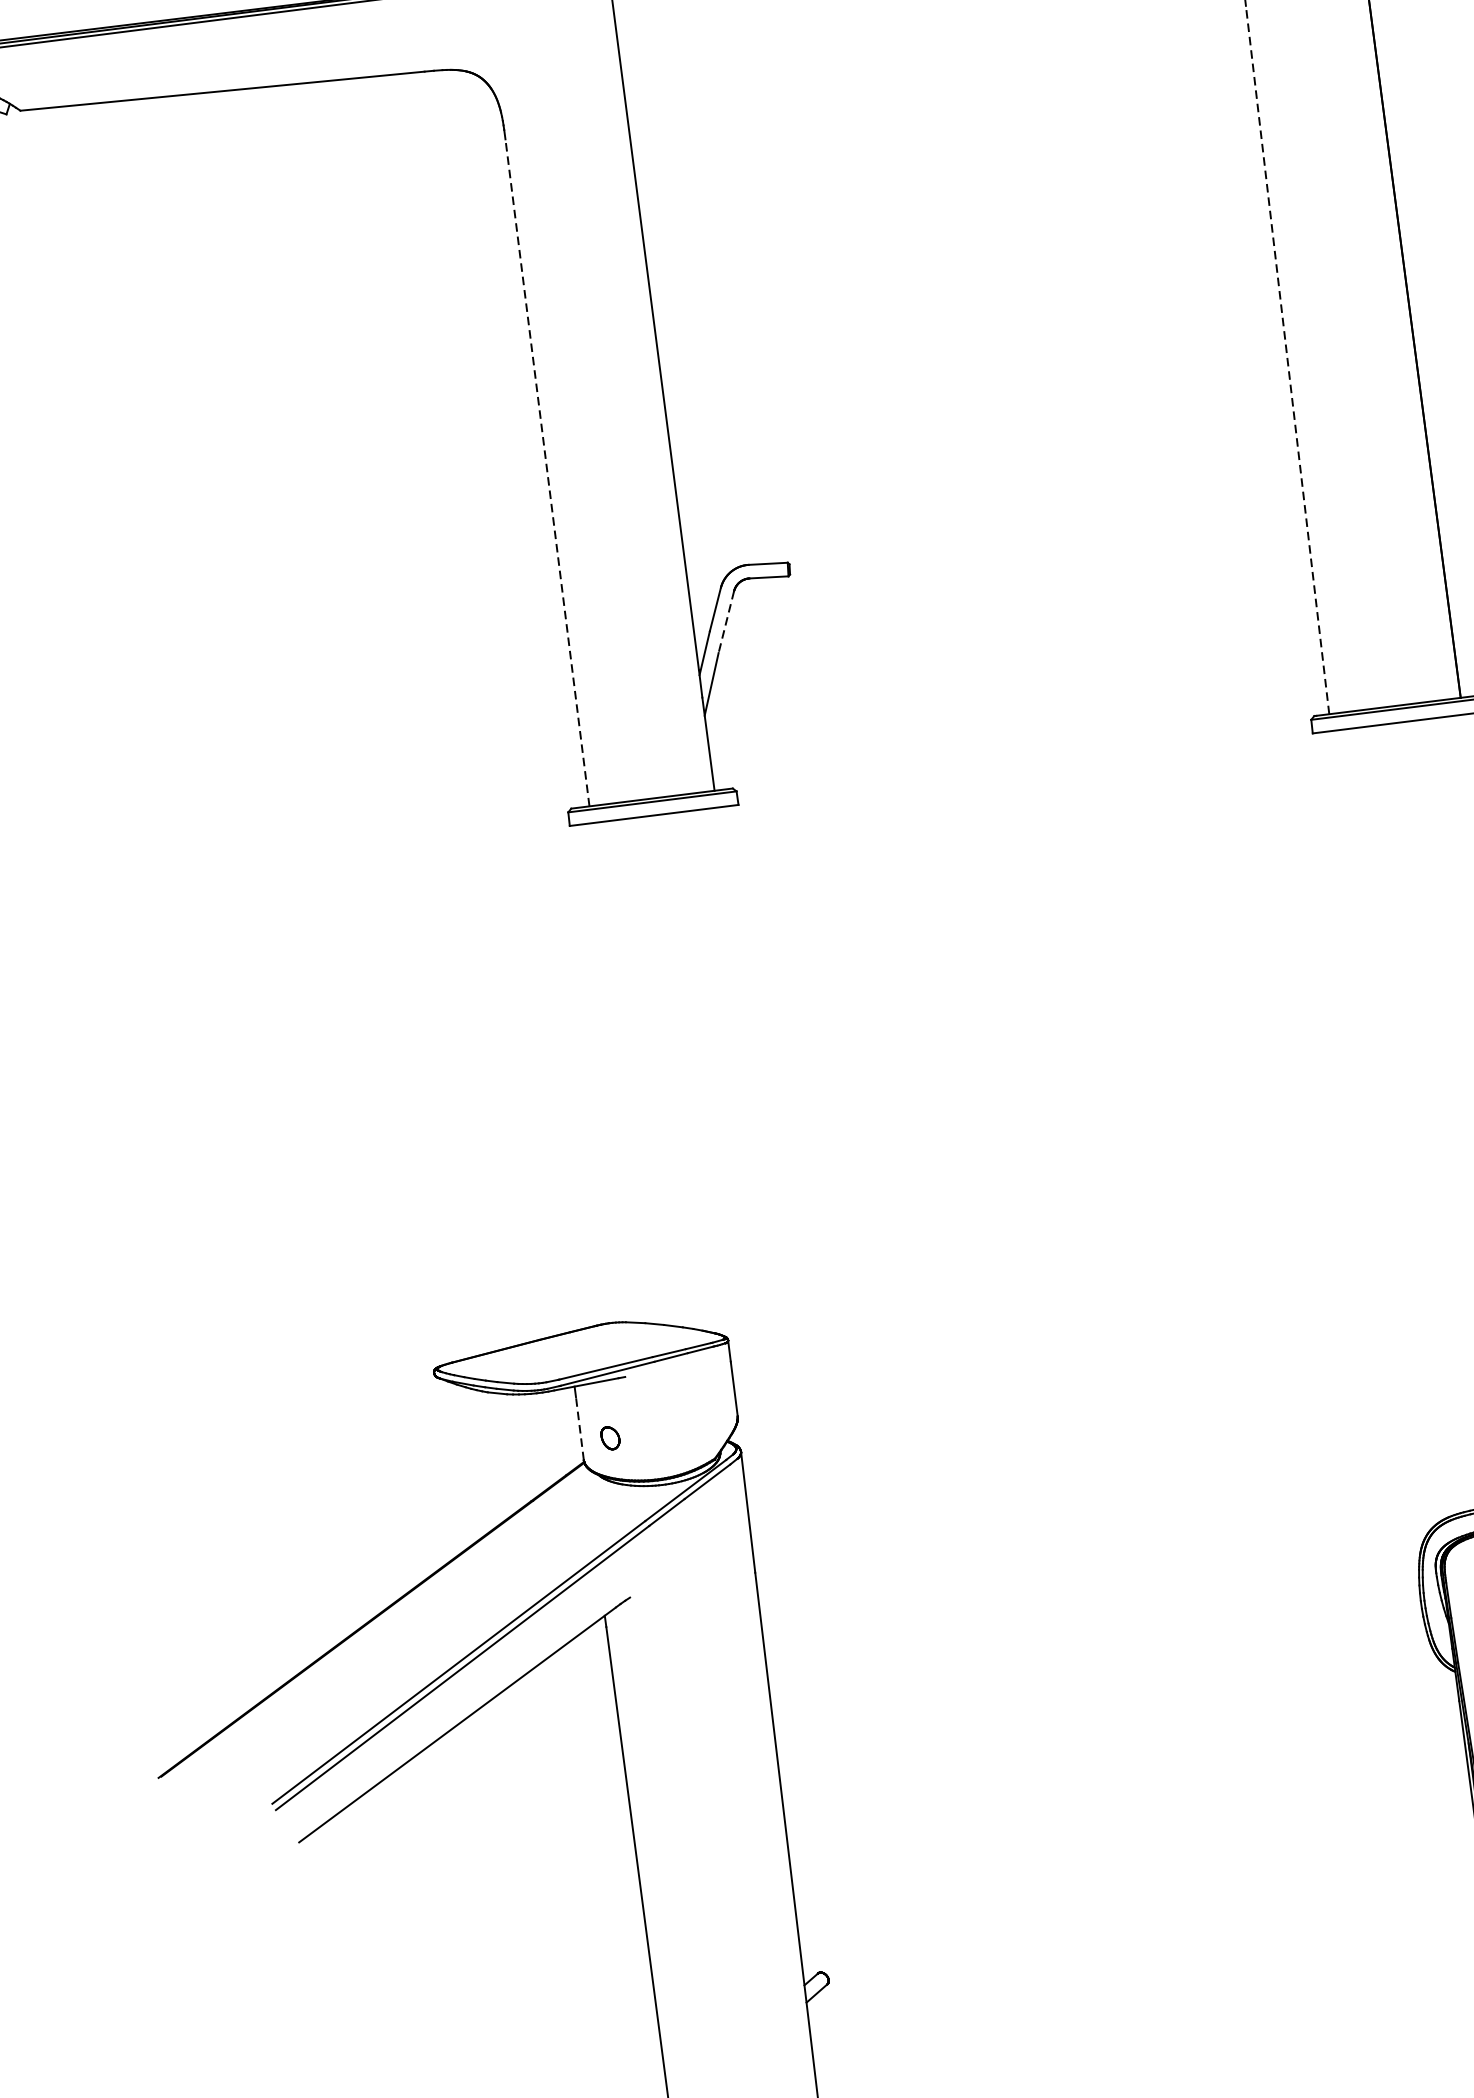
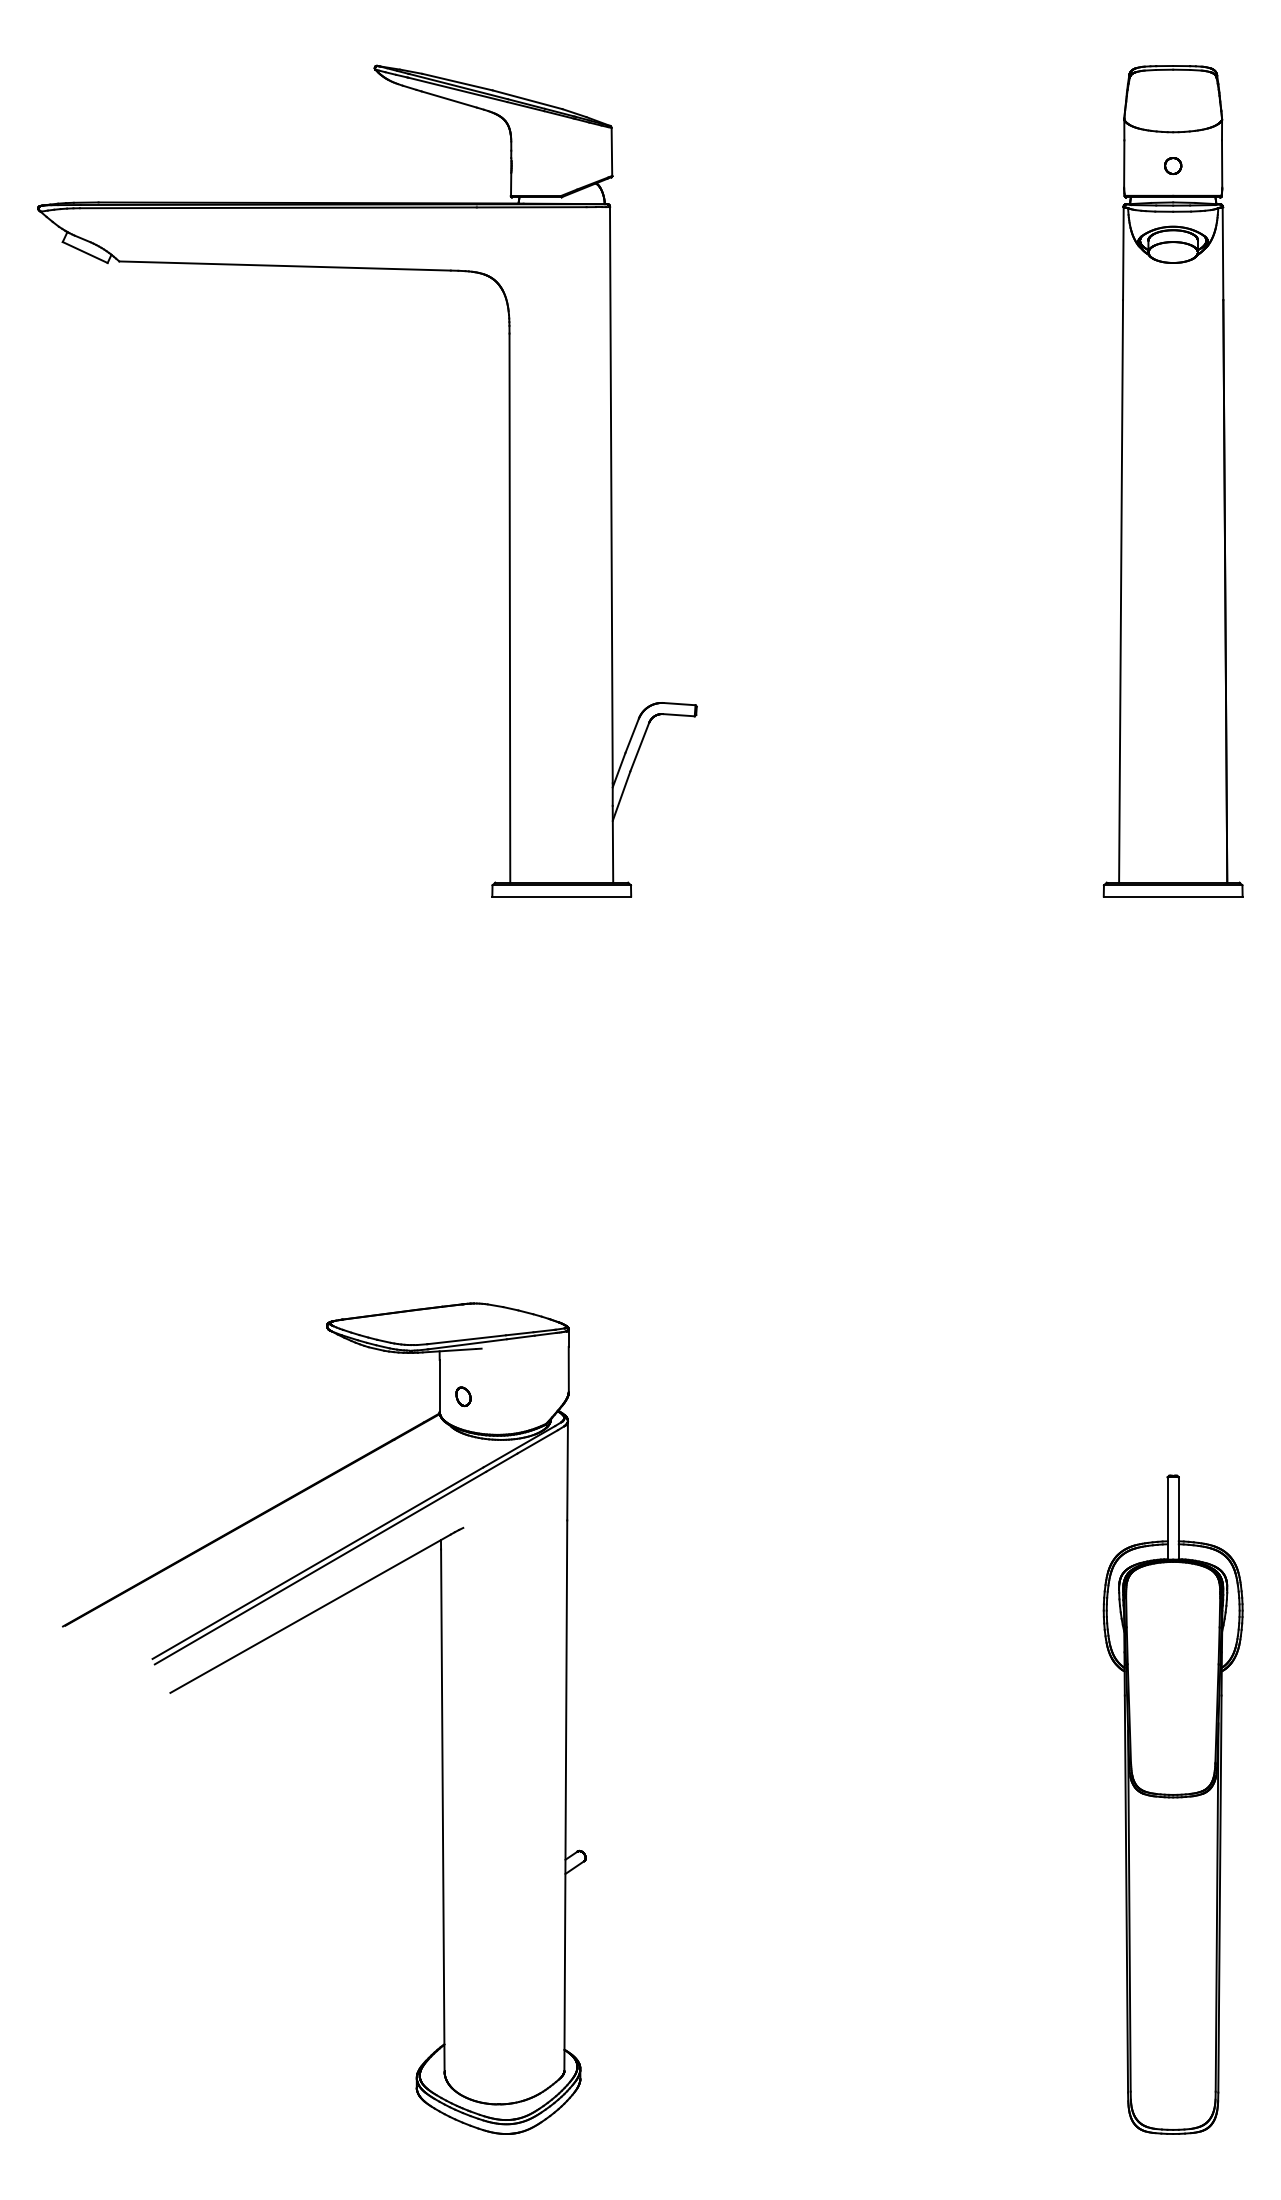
line: (1287, 358) -> (1121, 590), dashed -> solid
line: (547, 473) -> (509, 608), dashed -> solid
line: (726, 622) -> (639, 747), dashed -> solid
line: (579, 1428) -> (439, 1385), dashed -> solid

